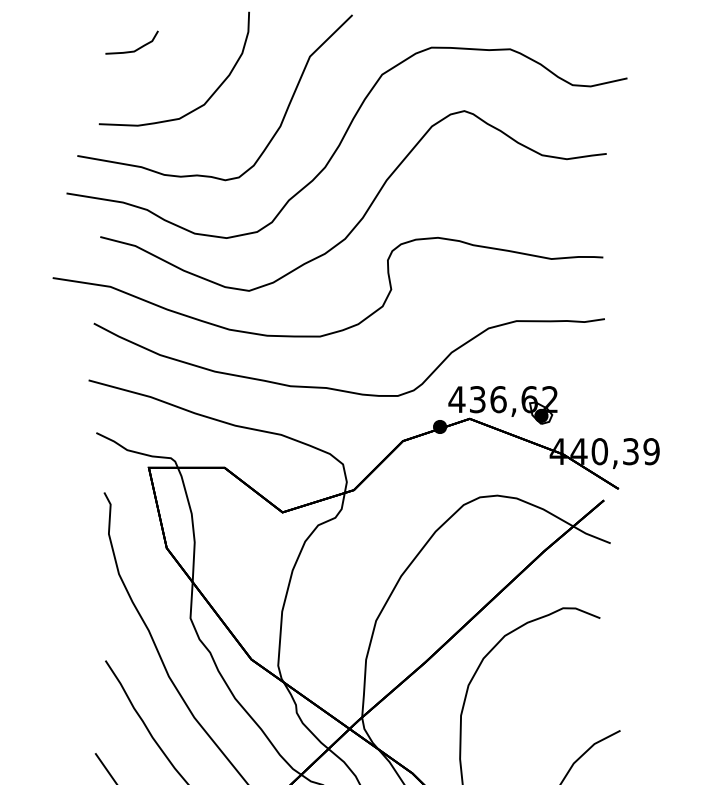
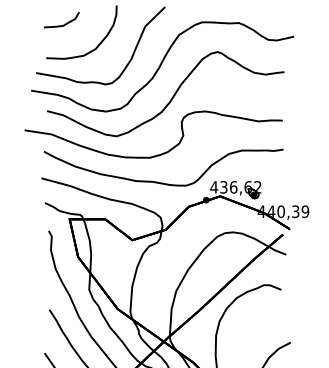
part: (131, 41) -> (61, 19), size x1.43

